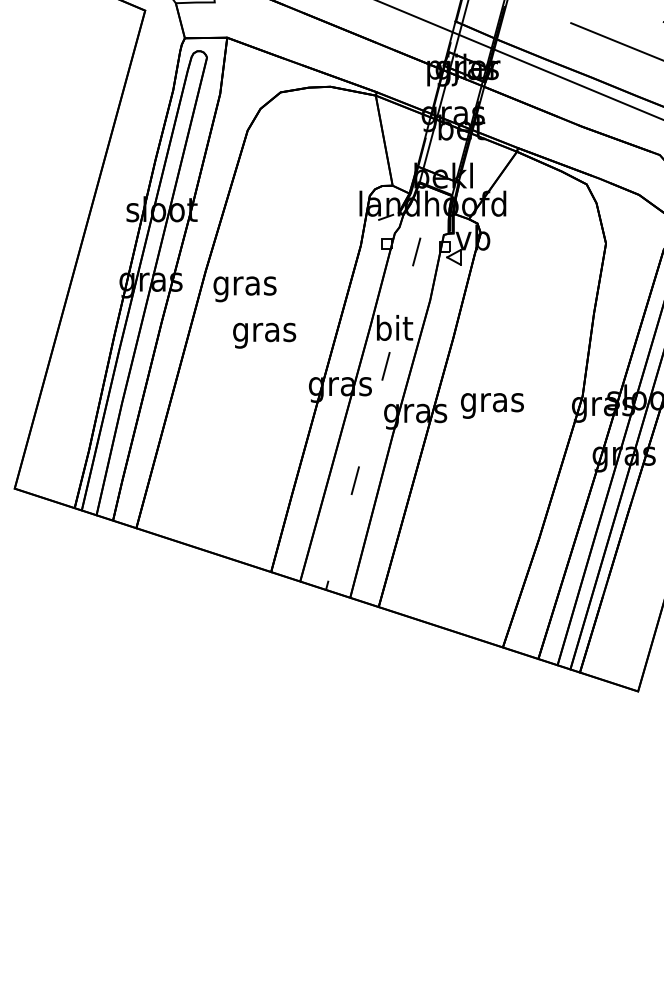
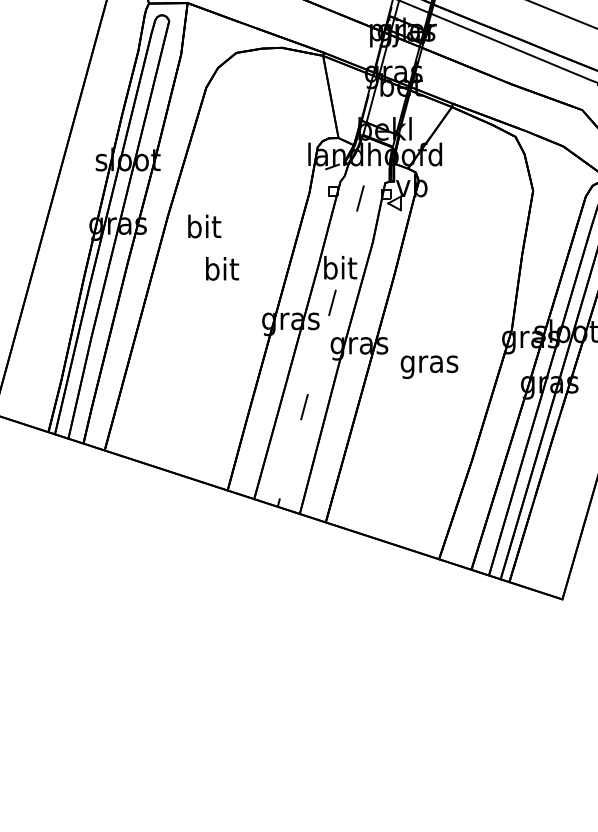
text: (244, 285) -> (203, 229), gras -> bit
text: (264, 332) -> (221, 271), gras -> bit
text: (492, 405) -> (429, 366), moved

